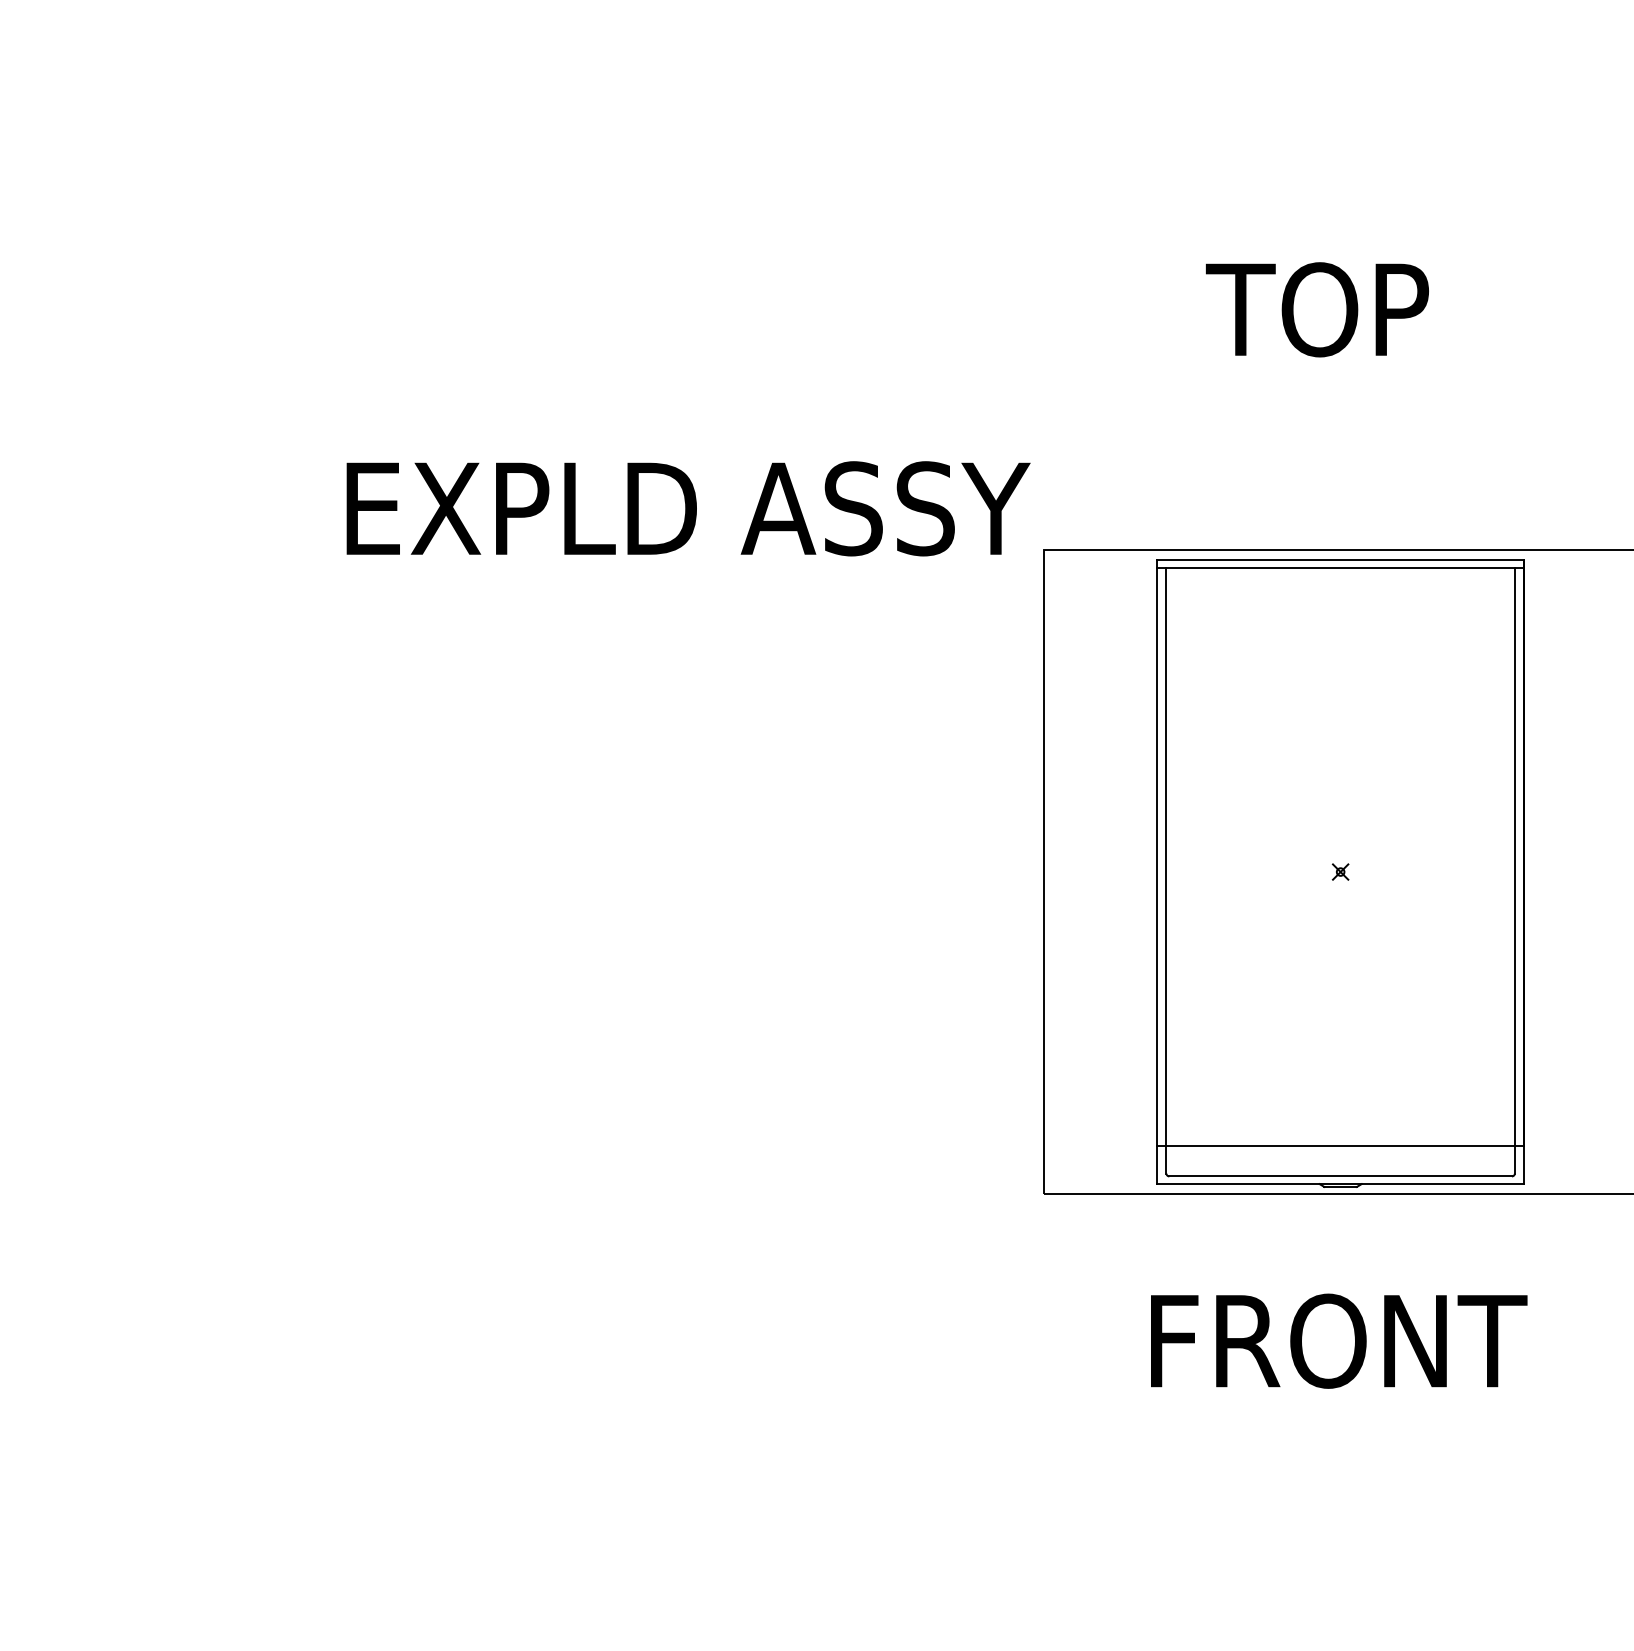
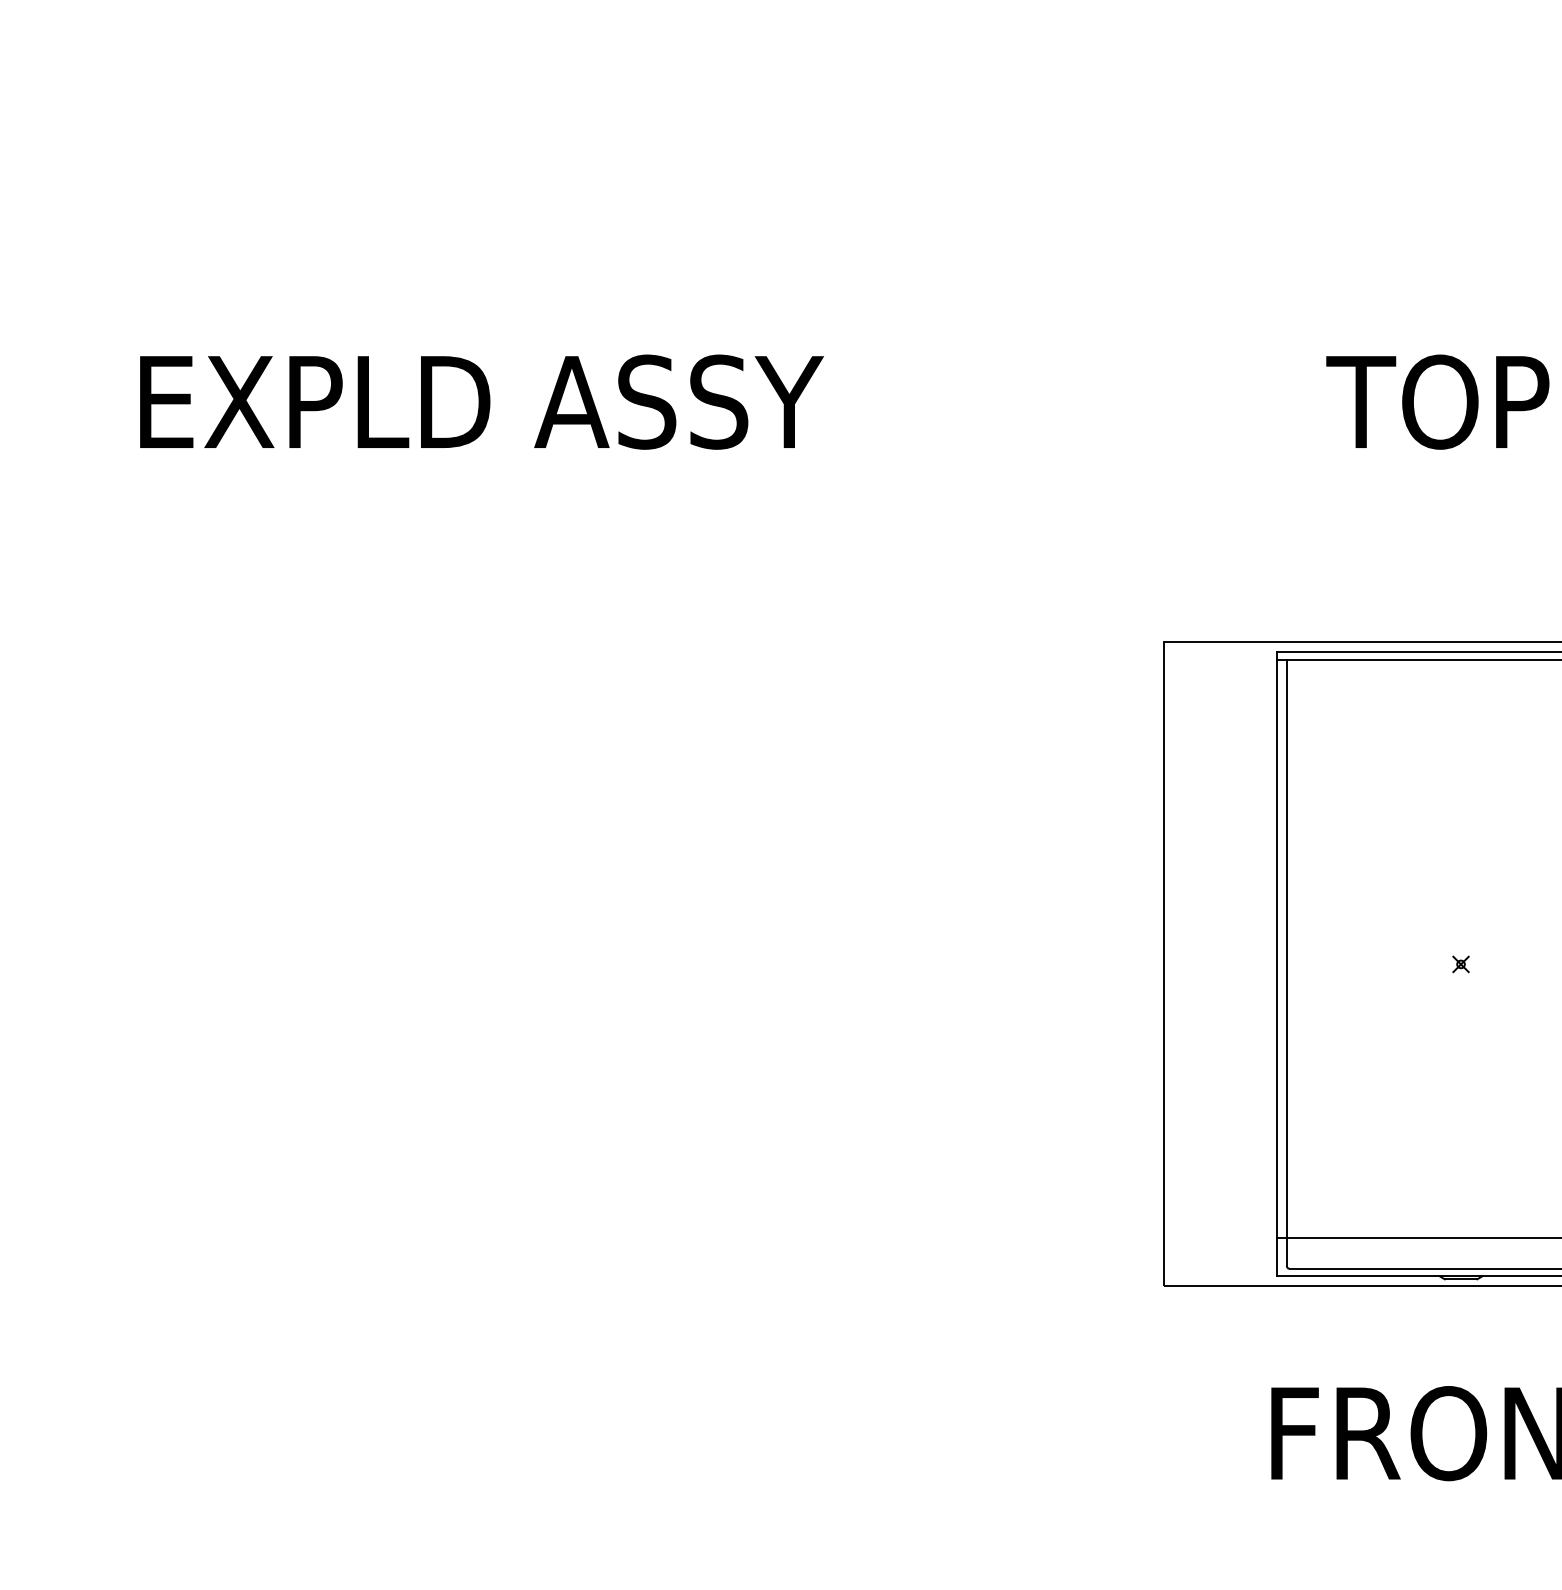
text: (688, 508) -> (481, 401), moved

